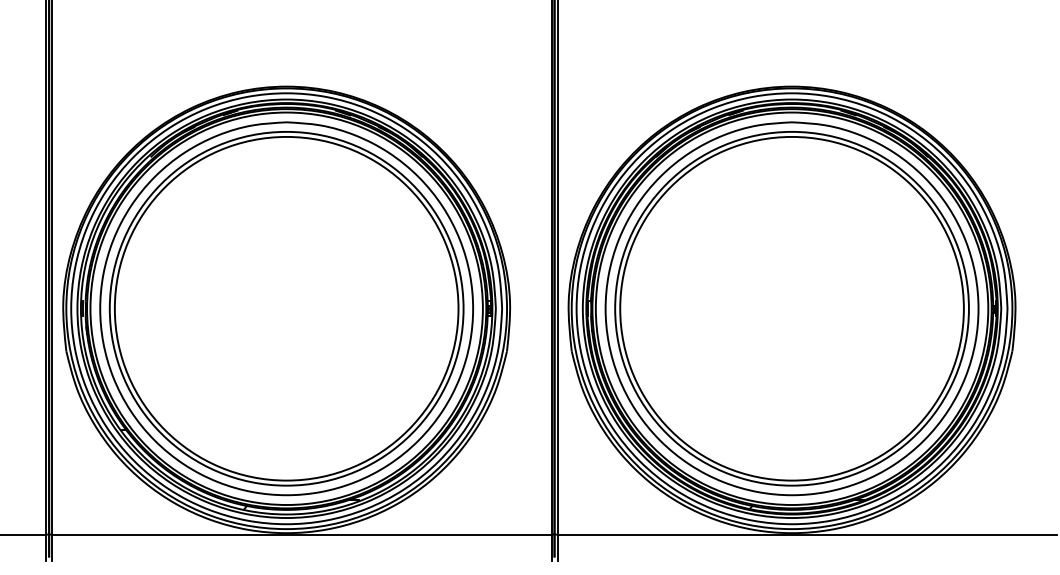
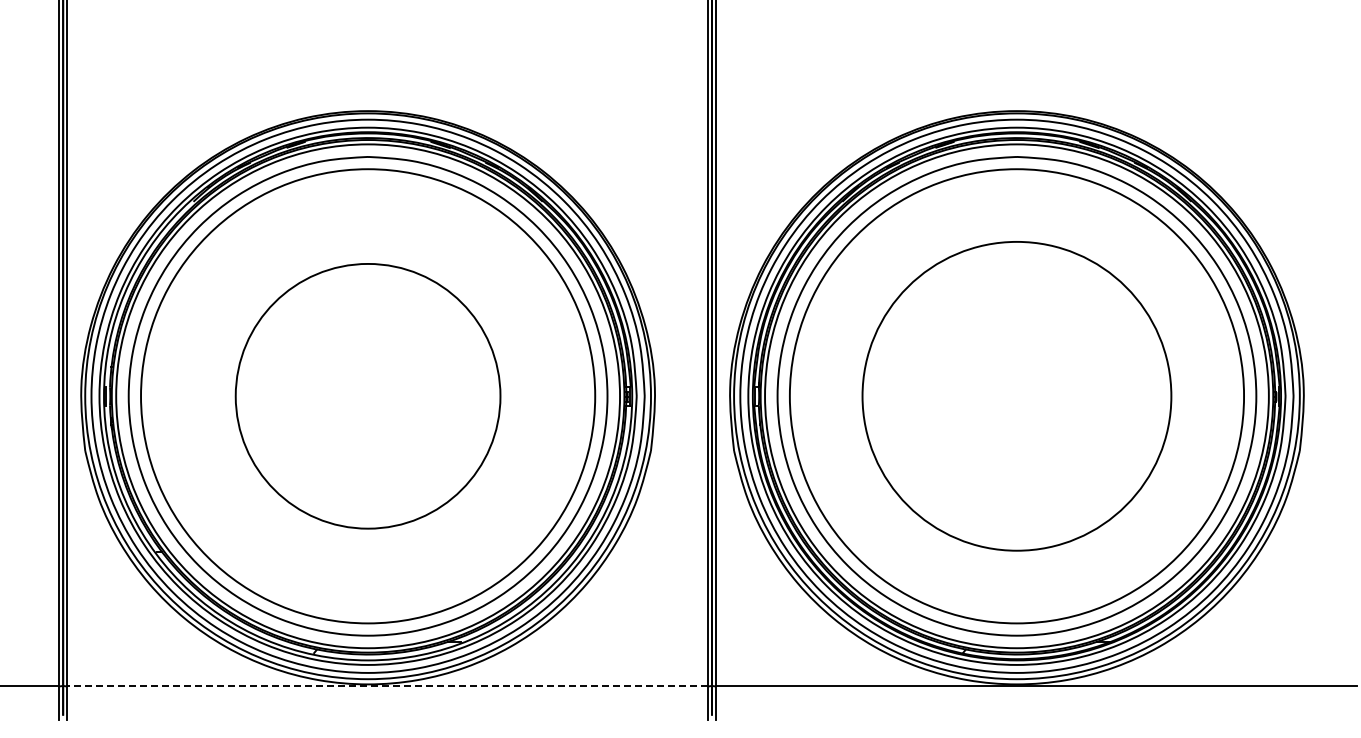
circle: (286, 308) -> (367, 395), size x0.6
circle: (791, 308) -> (1016, 395), size x0.7
line: (301, 534) -> (387, 686), solid -> dashed

